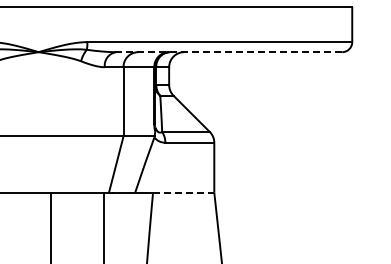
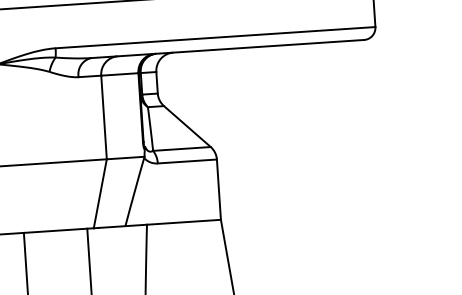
line: (228, 52) -> (226, 49), dashed -> solid
line: (183, 192) -> (183, 222), dashed -> solid

